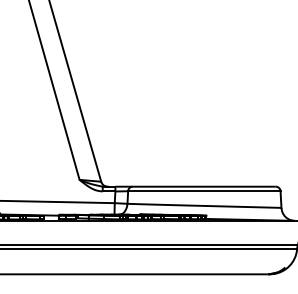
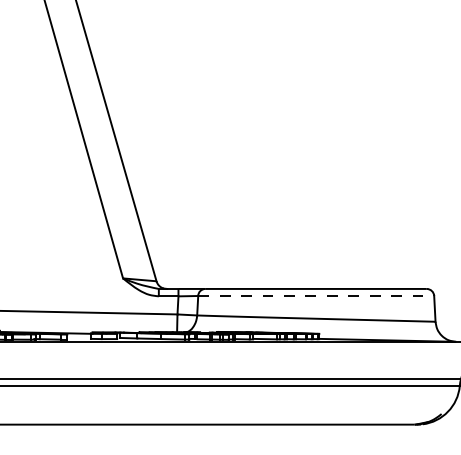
line: (204, 191) -> (316, 296), solid -> dashed

